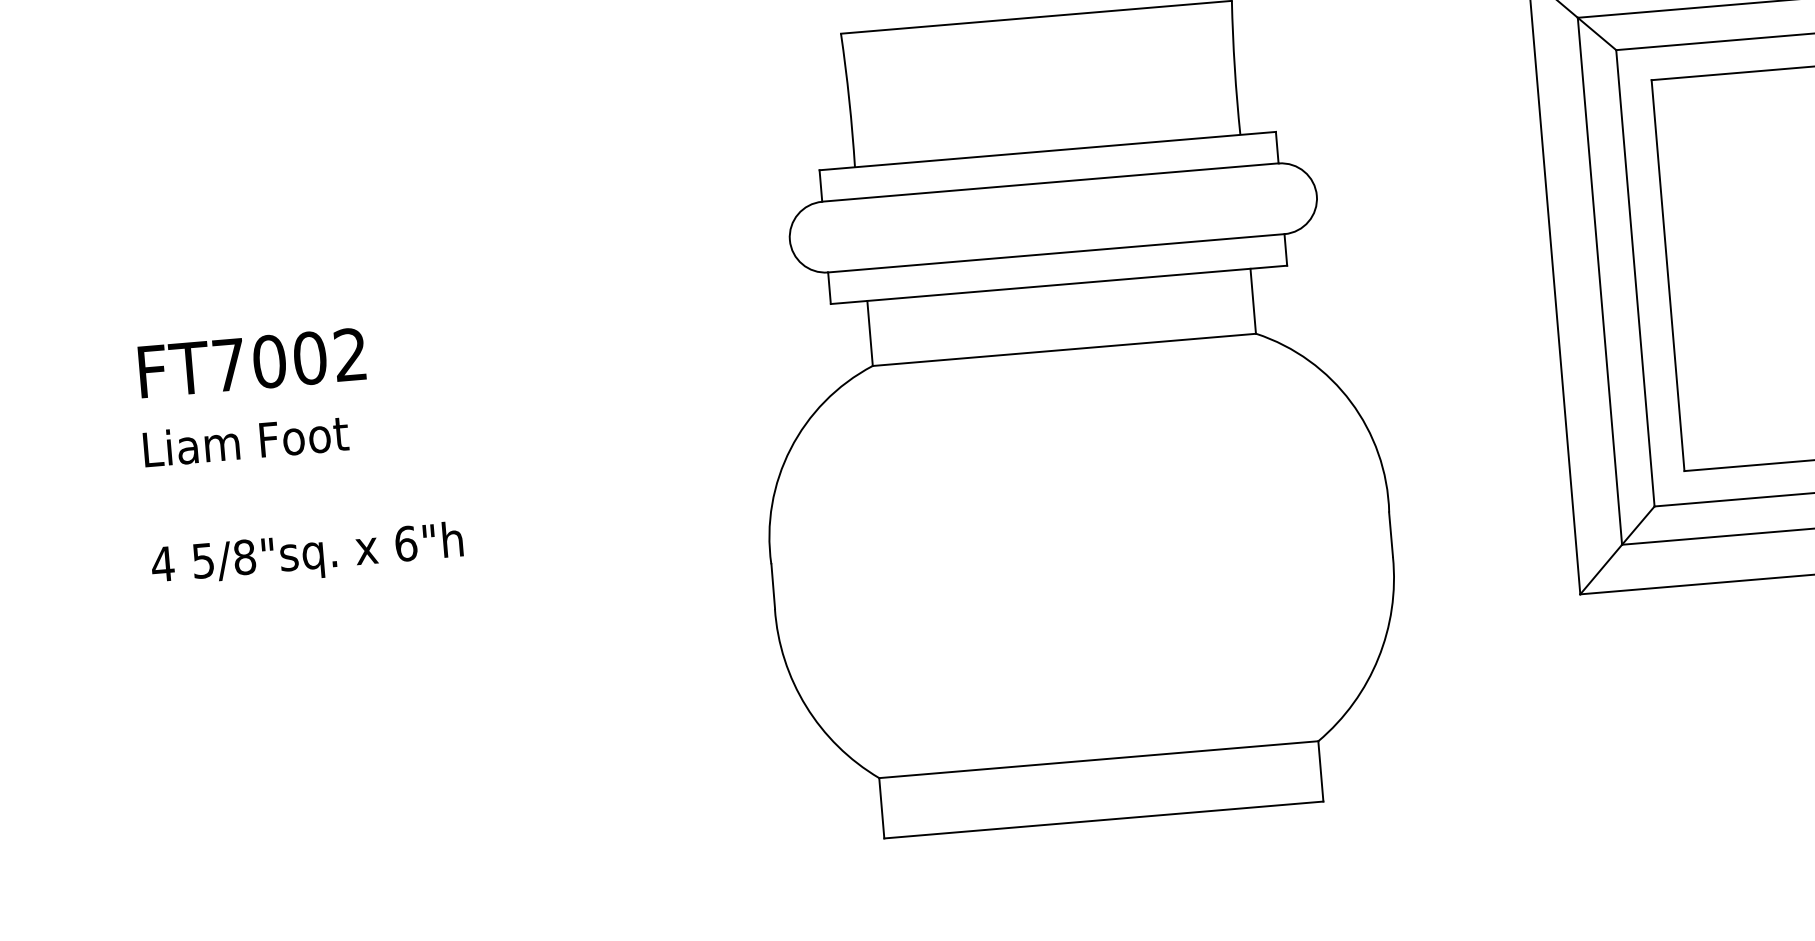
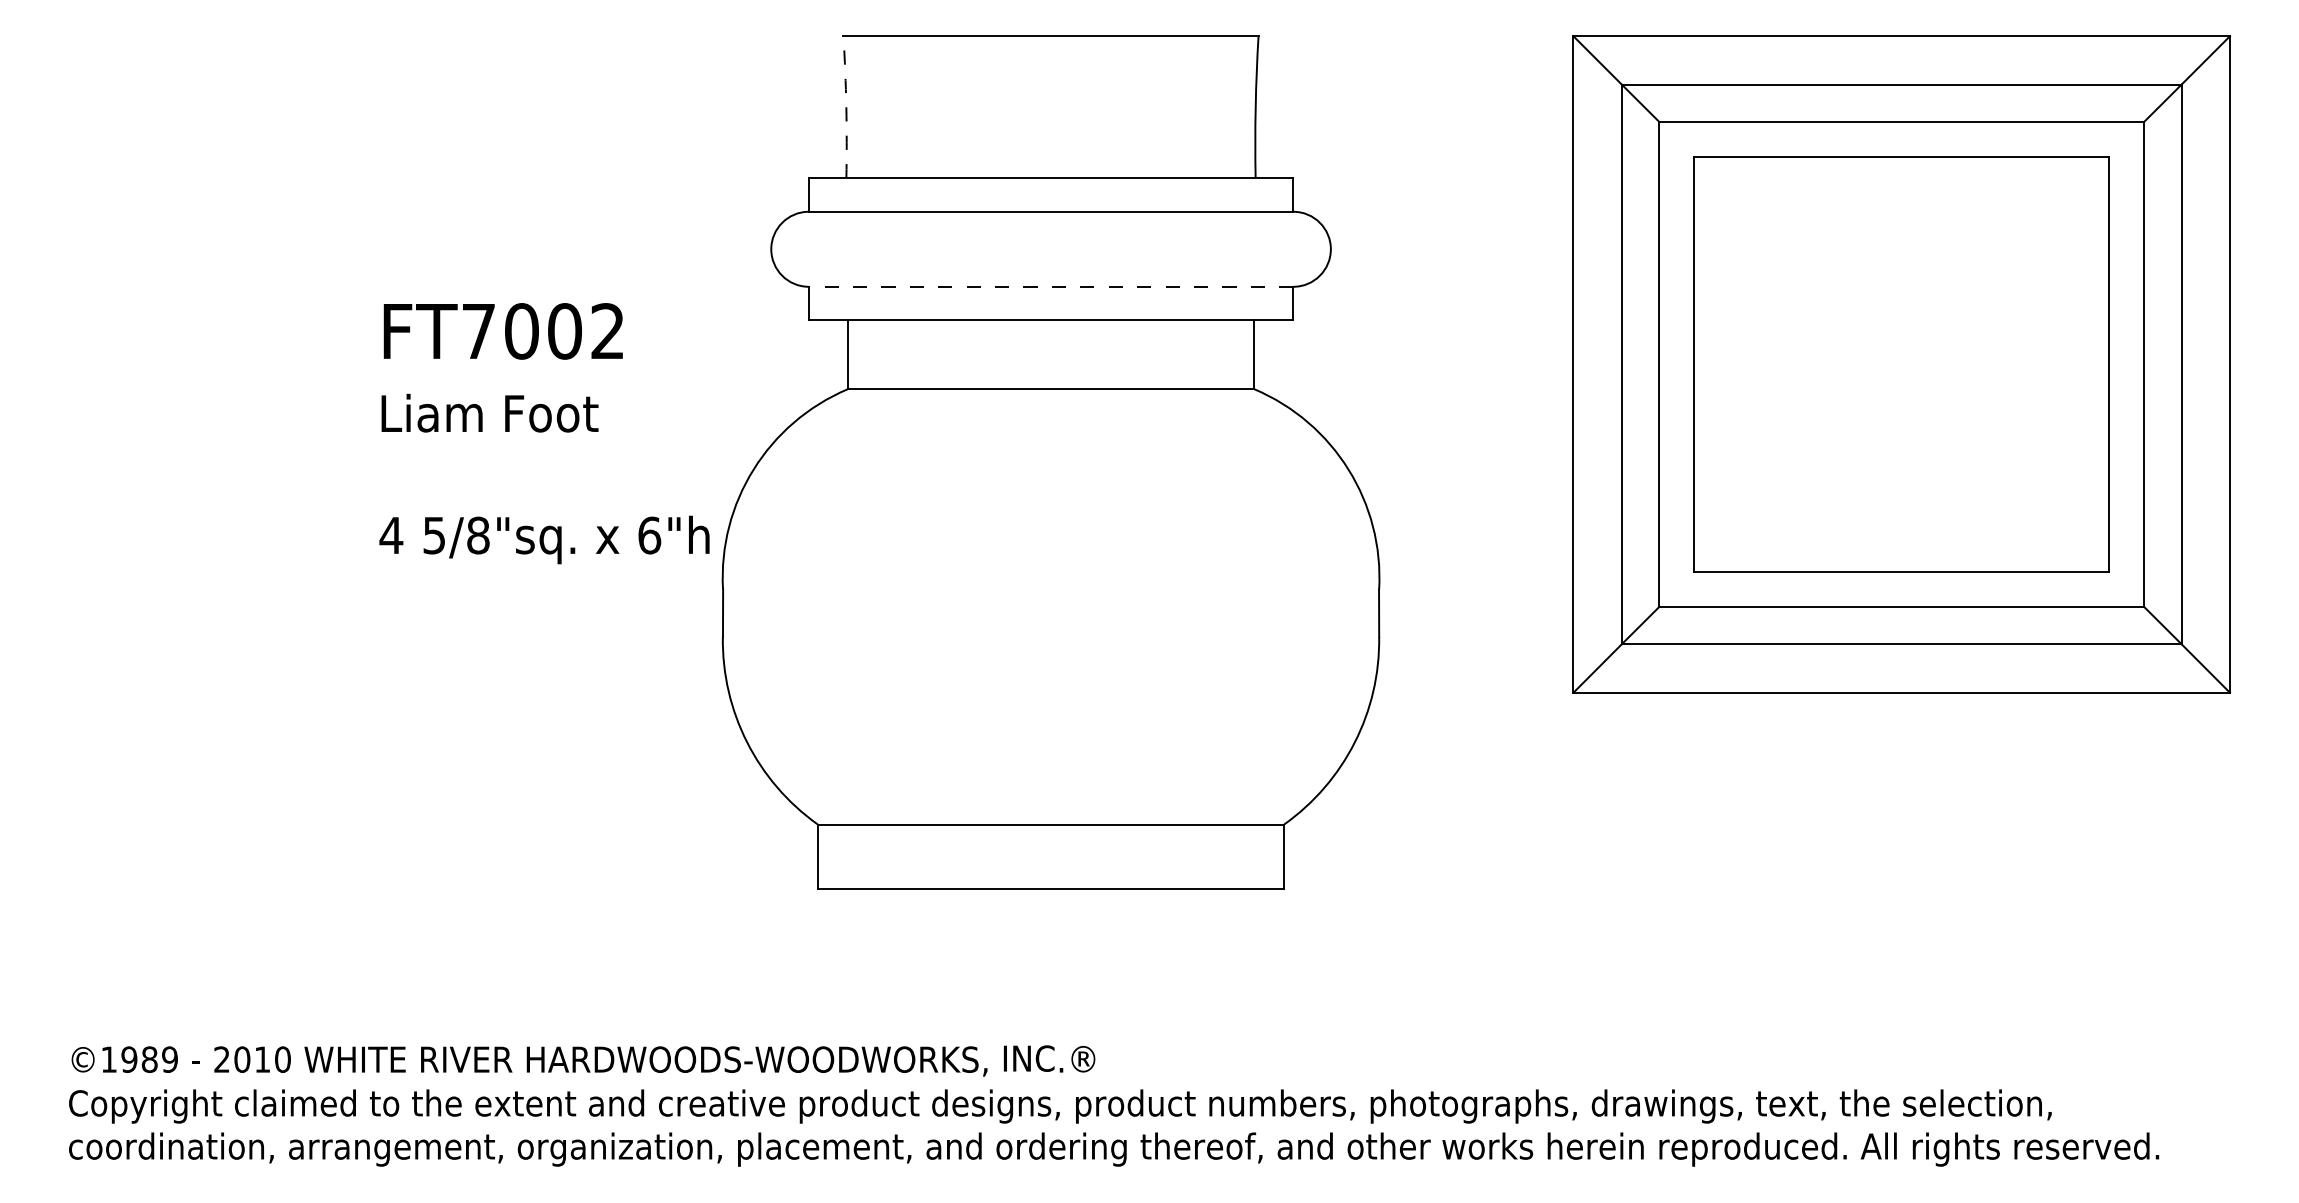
arc: (849, 100) -> (846, 107), solid -> dashed
line: (1055, 253) -> (1050, 286), solid -> dashed
text: (298, 456) -> (544, 433), moved

